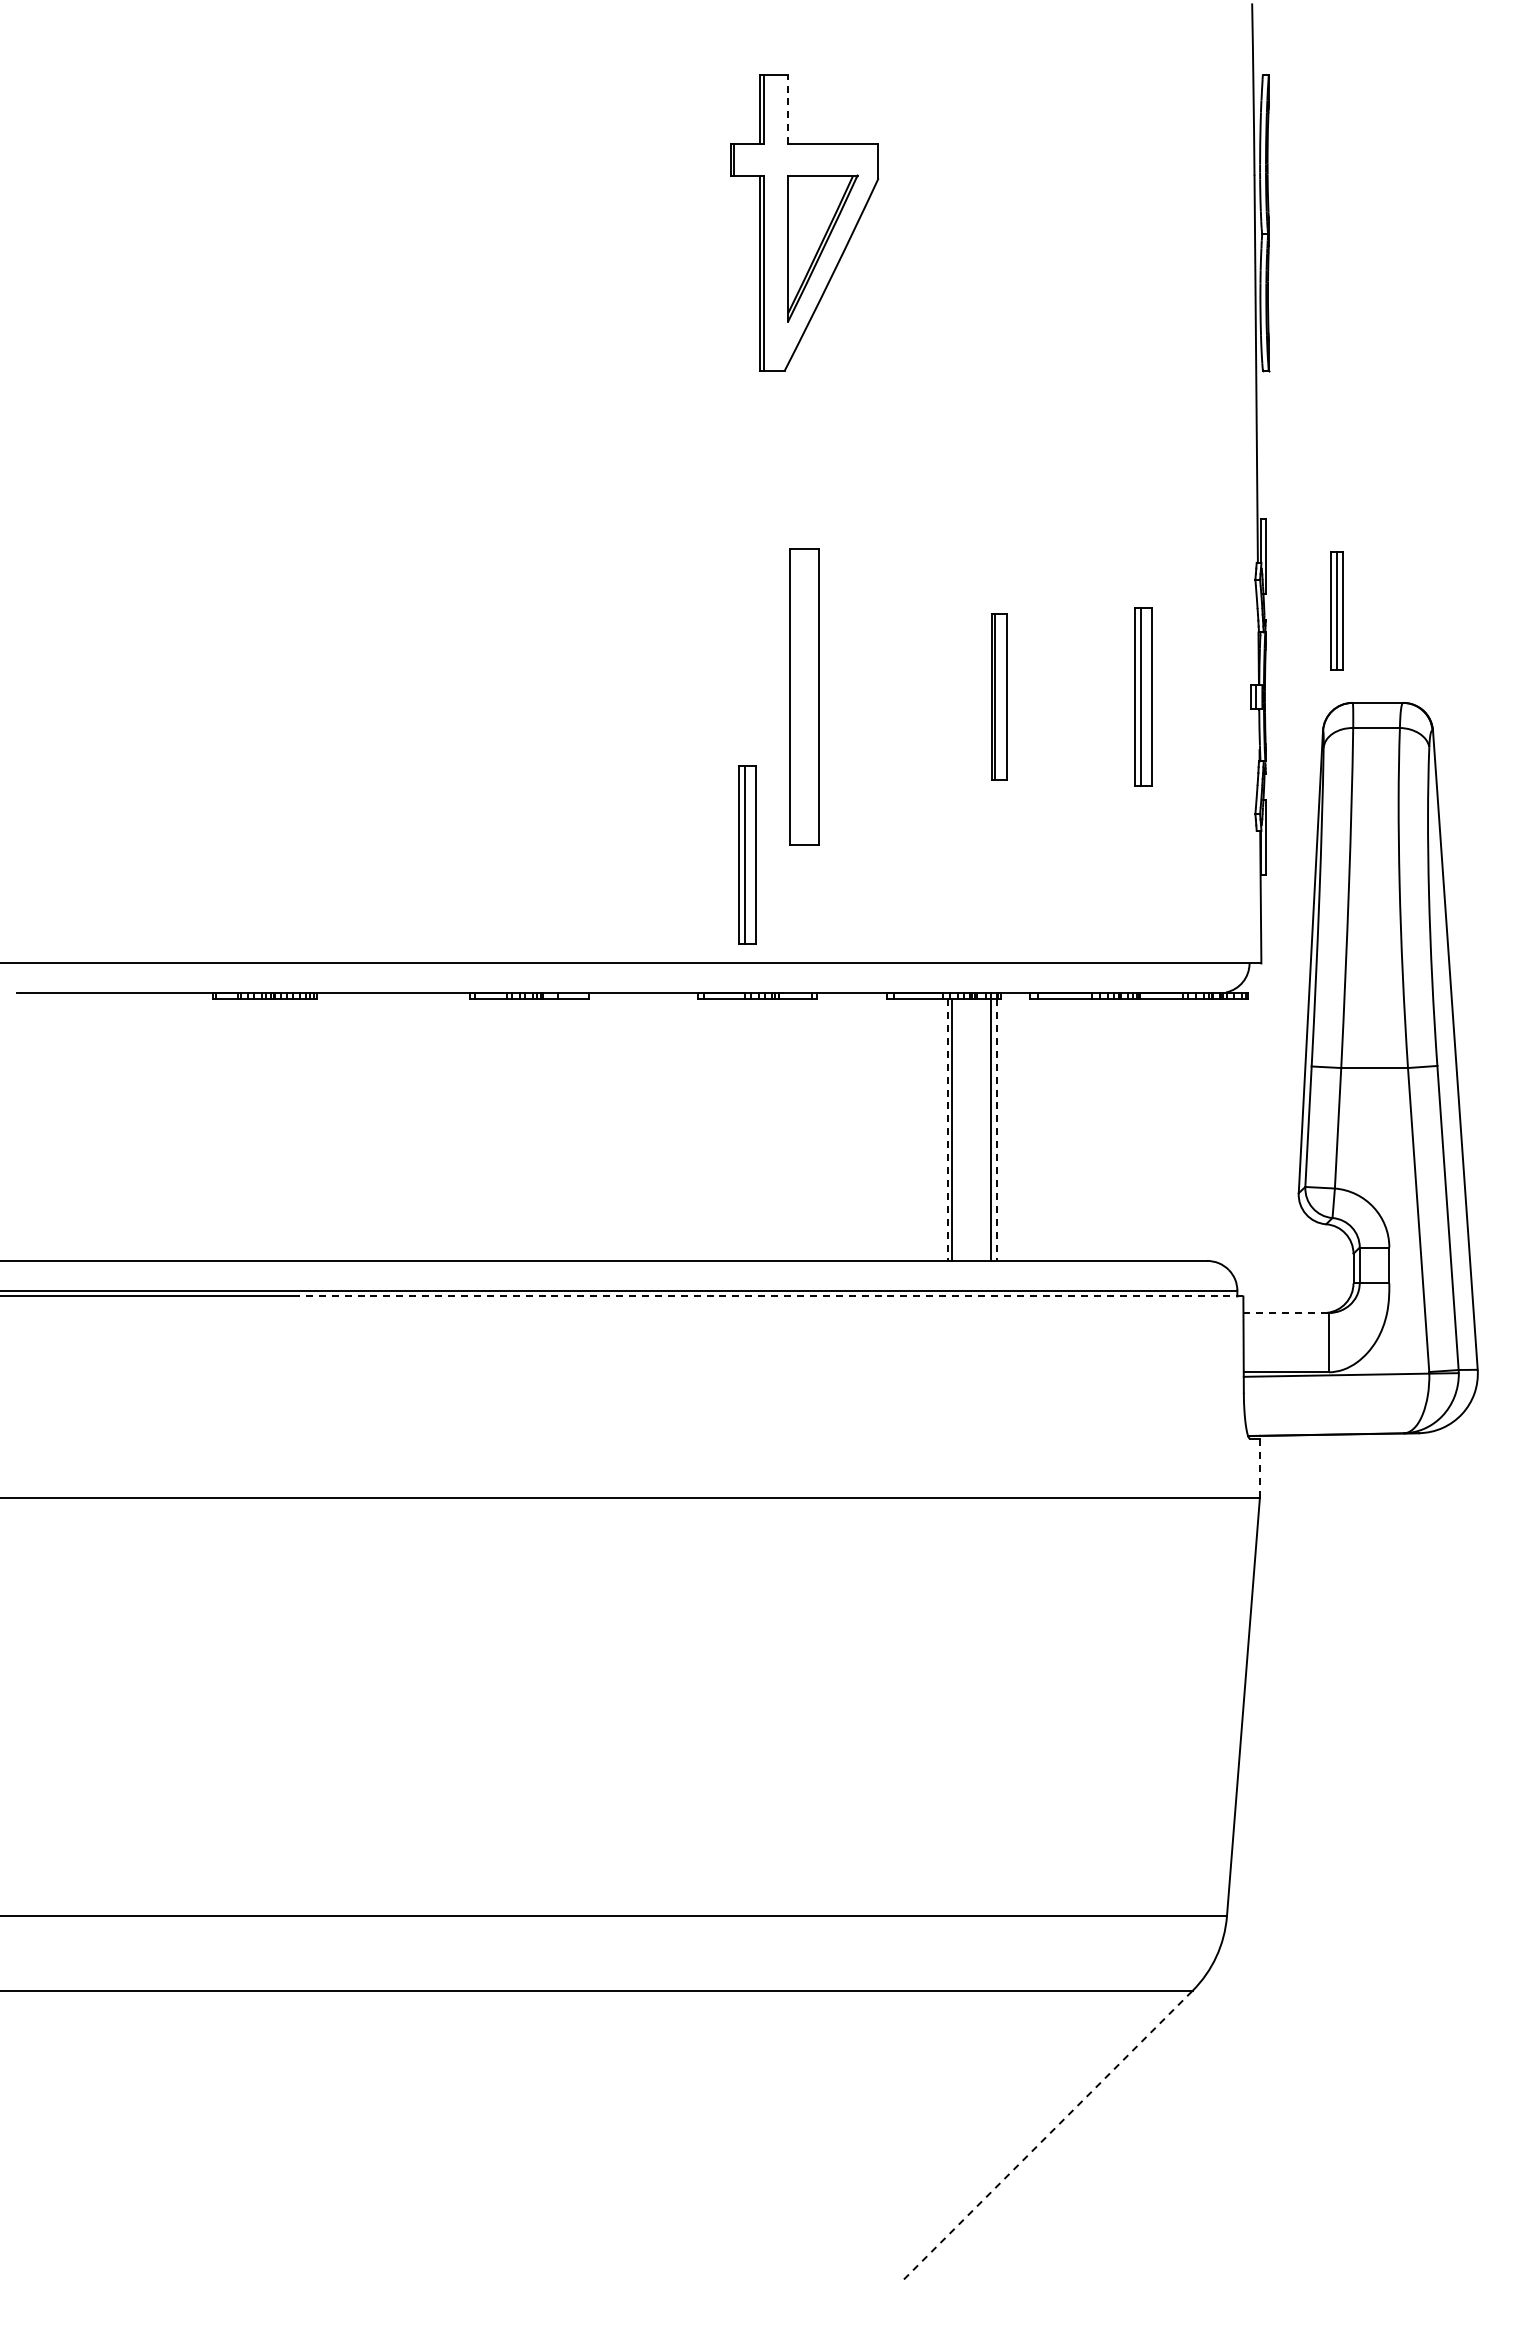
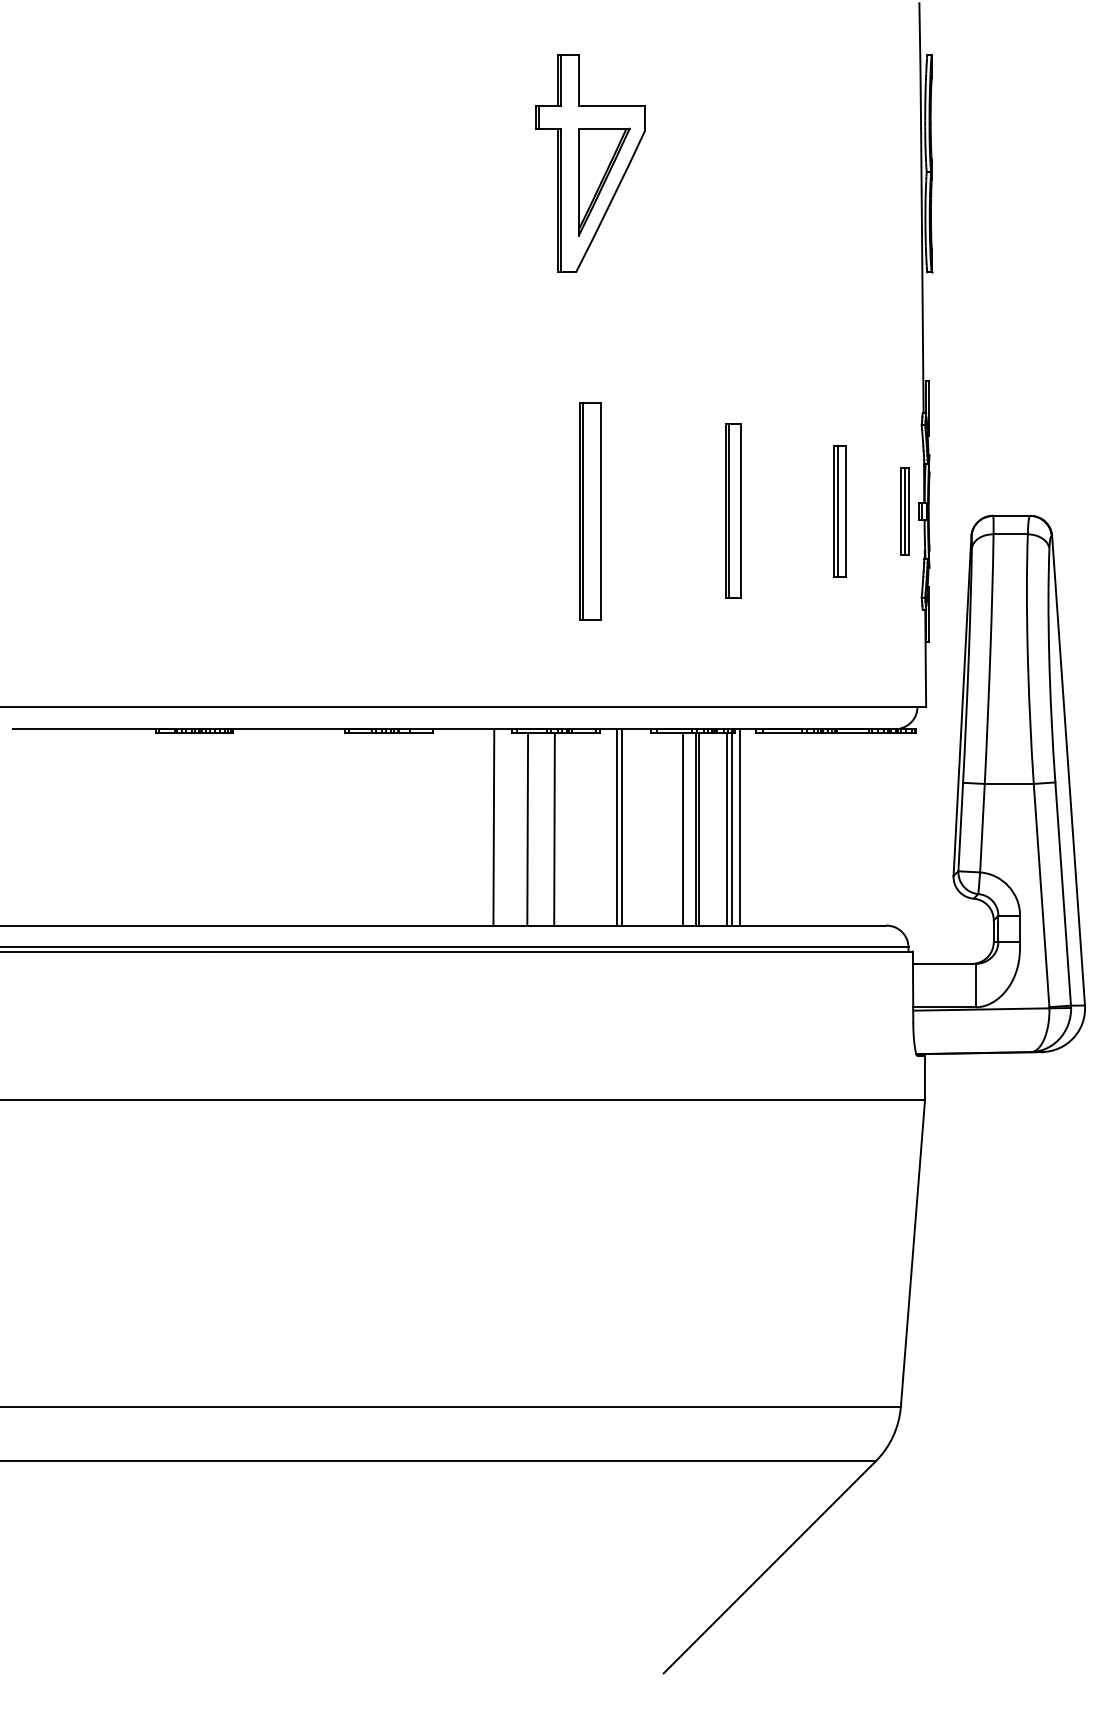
line: (788, 109) -> (578, 80), dashed -> solid
part: (1336, 610) -> (904, 511), moved
line: (794, 696) -> (583, 511), added
part: (998, 696) -> (733, 511), size x1.43
part: (747, 854) -> (548, 627), removed
line: (672, 1126) -> (493, 826), added
line: (840, 1126) -> (617, 826), added
line: (847, 1126) -> (622, 826), added
line: (1008, 1126) -> (740, 826), added
line: (718, 1129) -> (527, 829), added
line: (754, 1129) -> (553, 829), added
line: (929, 1129) -> (682, 829), added
line: (947, 1130) -> (695, 829), dashed -> solid
line: (997, 1130) -> (732, 829), dashed -> solid
line: (767, 1296) -> (563, 951), dashed -> solid
line: (1286, 1313) -> (944, 964), dashed -> solid
line: (1259, 1468) -> (924, 1077), dashed -> solid
line: (1048, 2134) -> (769, 1566), dashed -> solid

